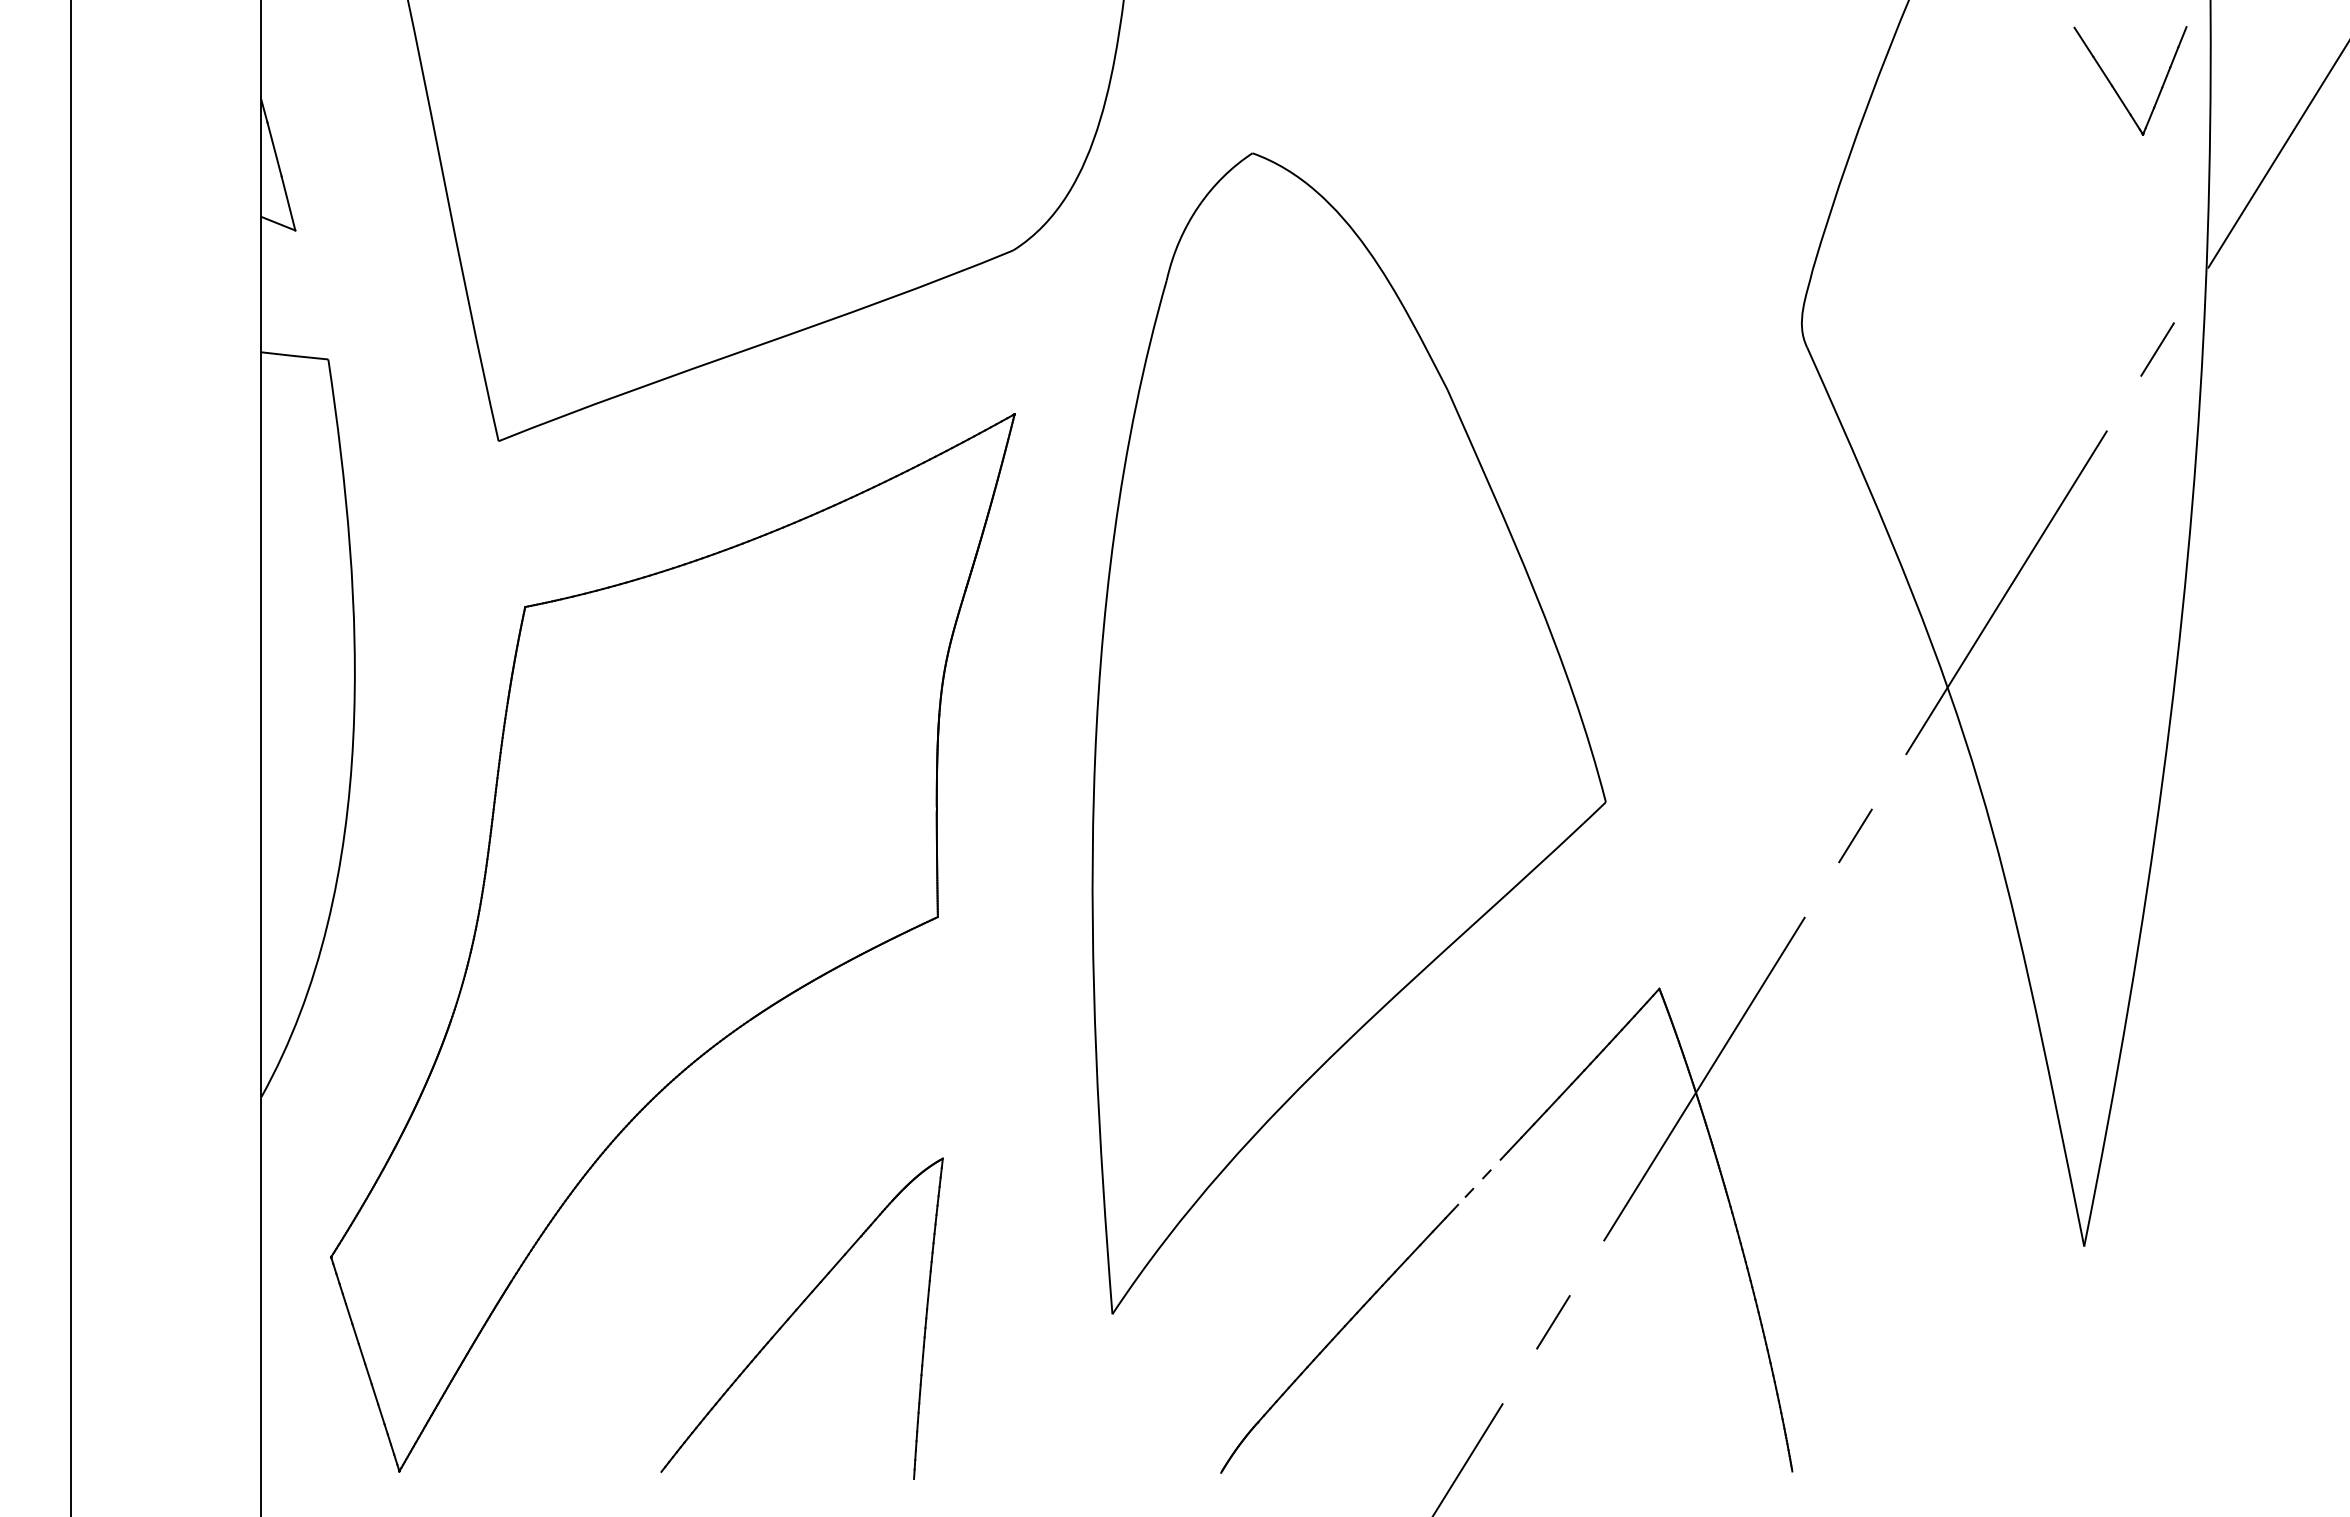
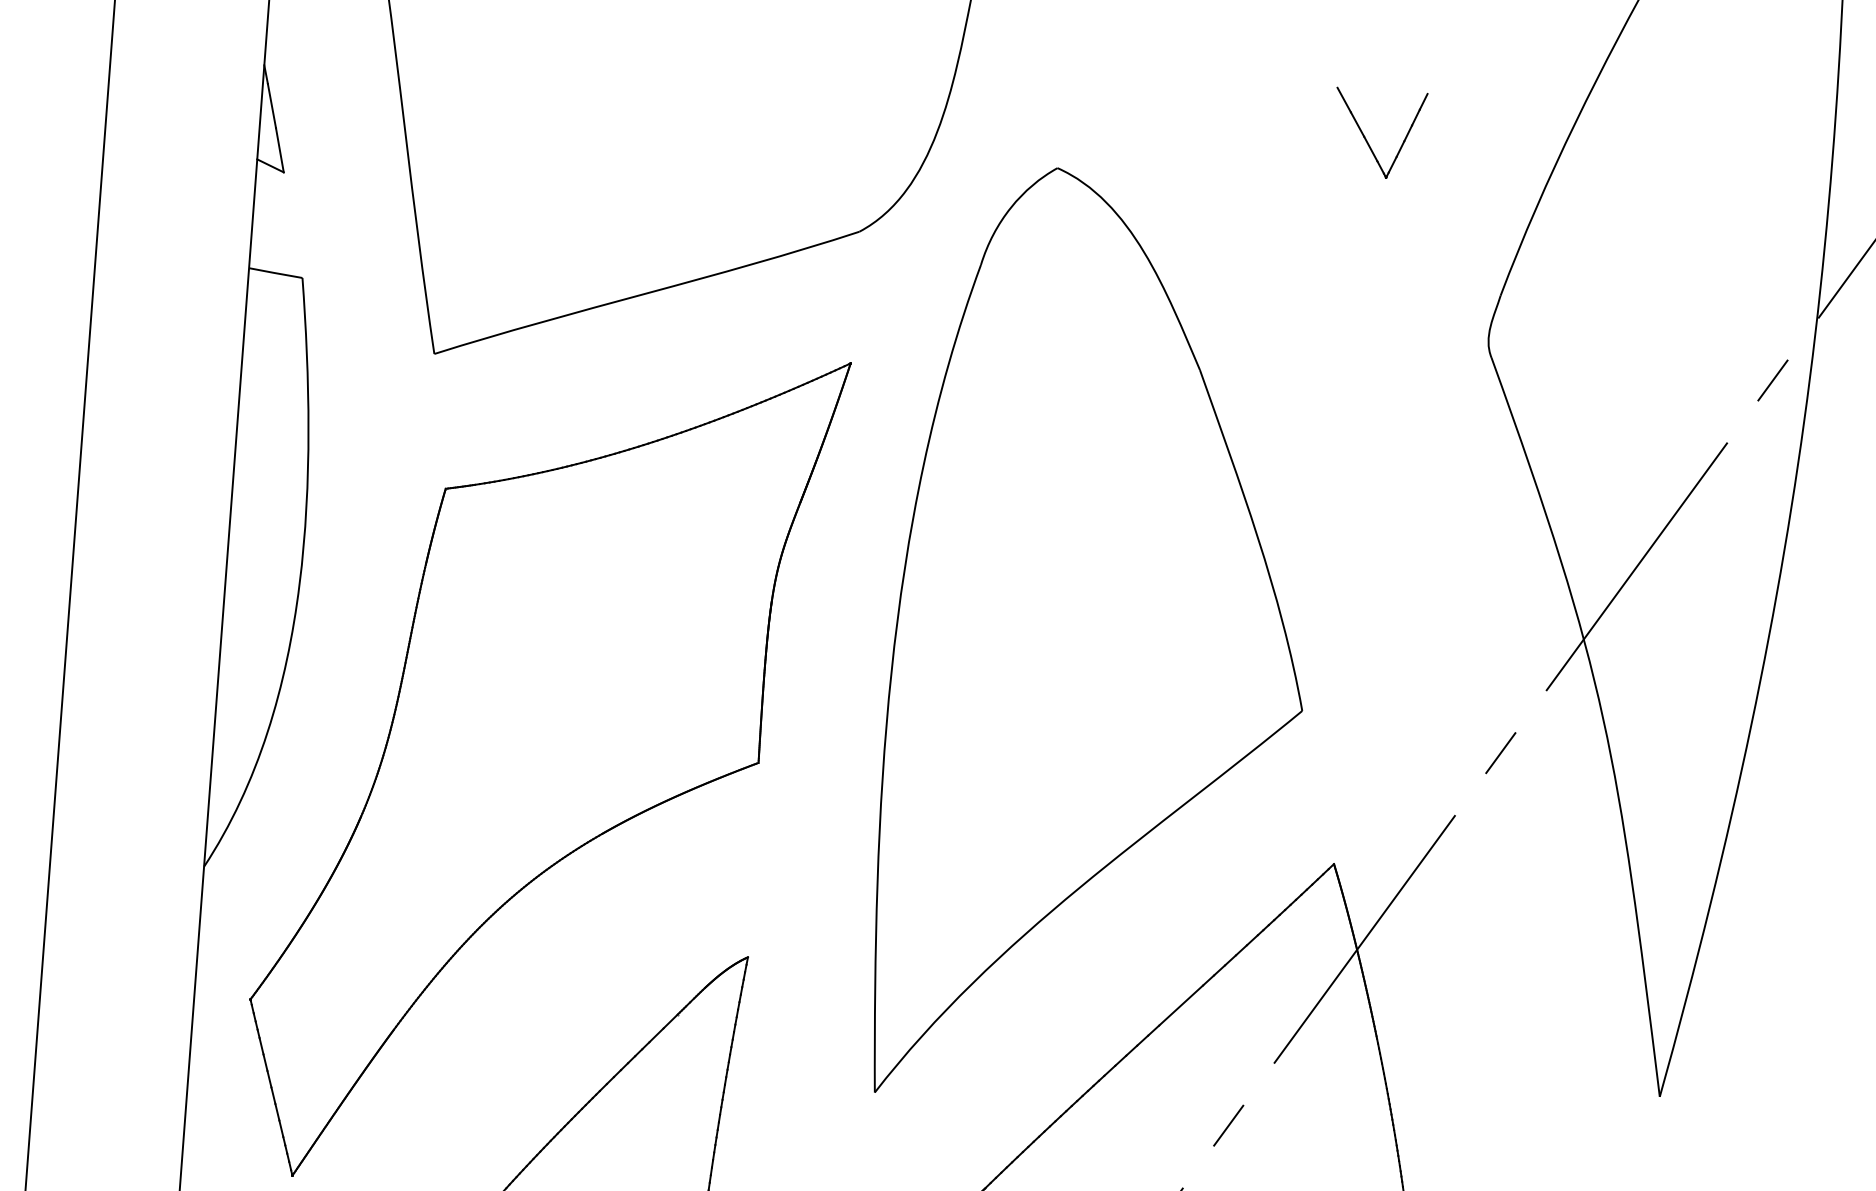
part: (2116, 90) -> (1367, 140), moved
line: (1483, 1178) -> (1181, 1005), dashed -> solid

